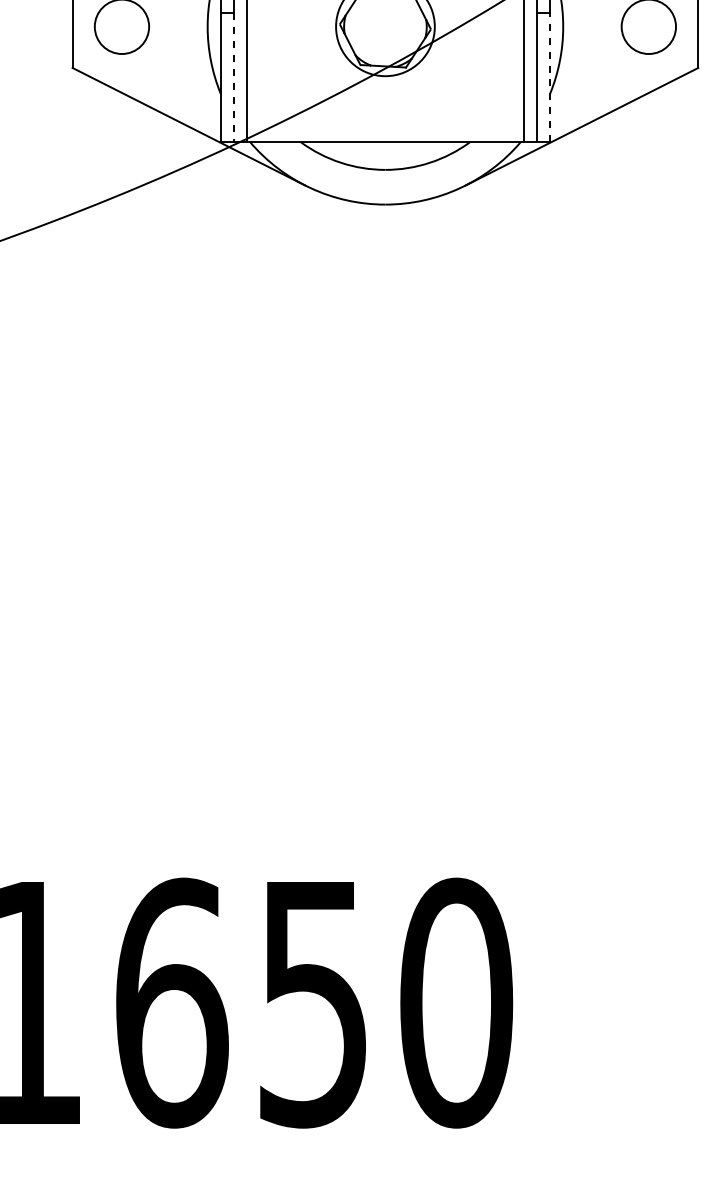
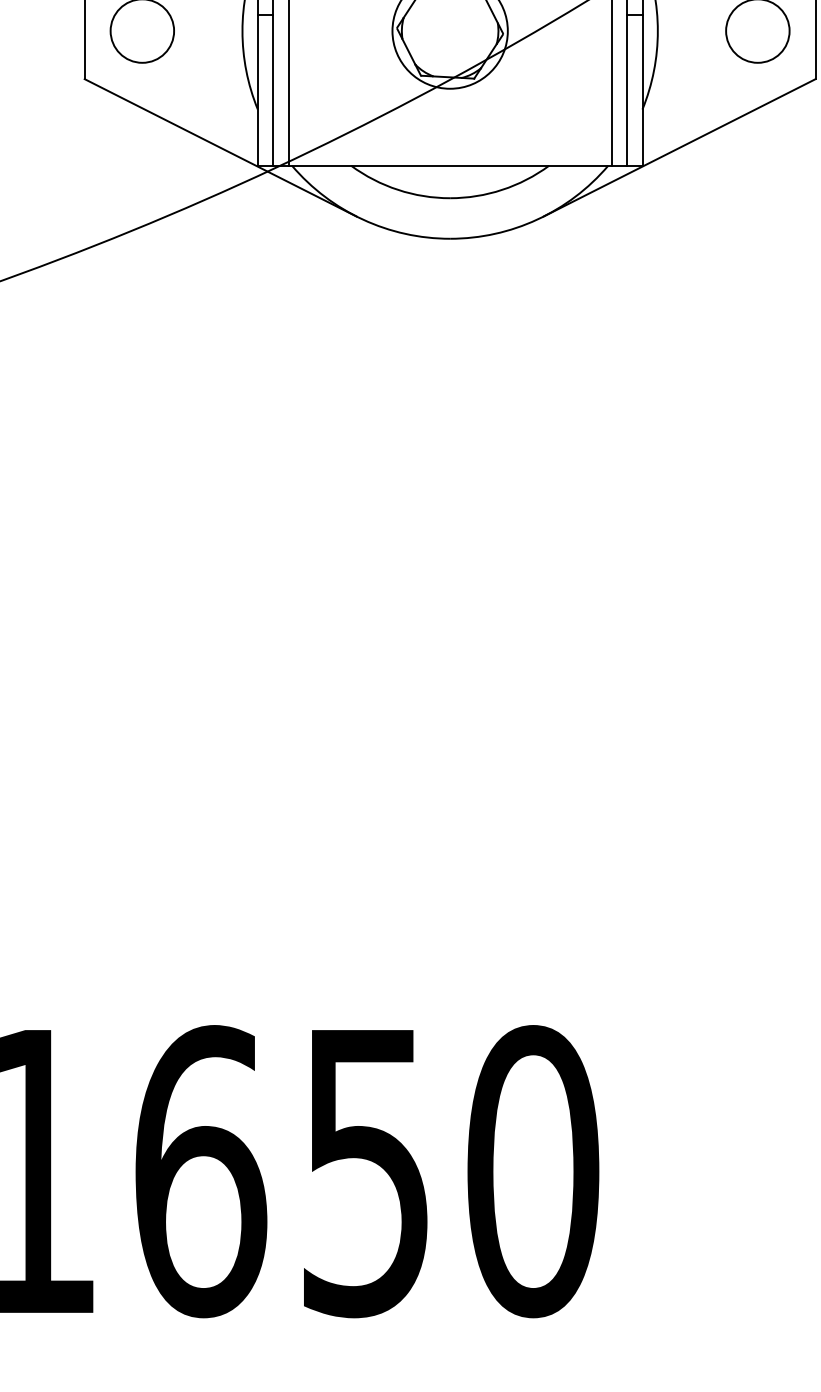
line: (550, 77) -> (642, 90), dashed -> solid
line: (233, 78) -> (272, 91), dashed -> solid

